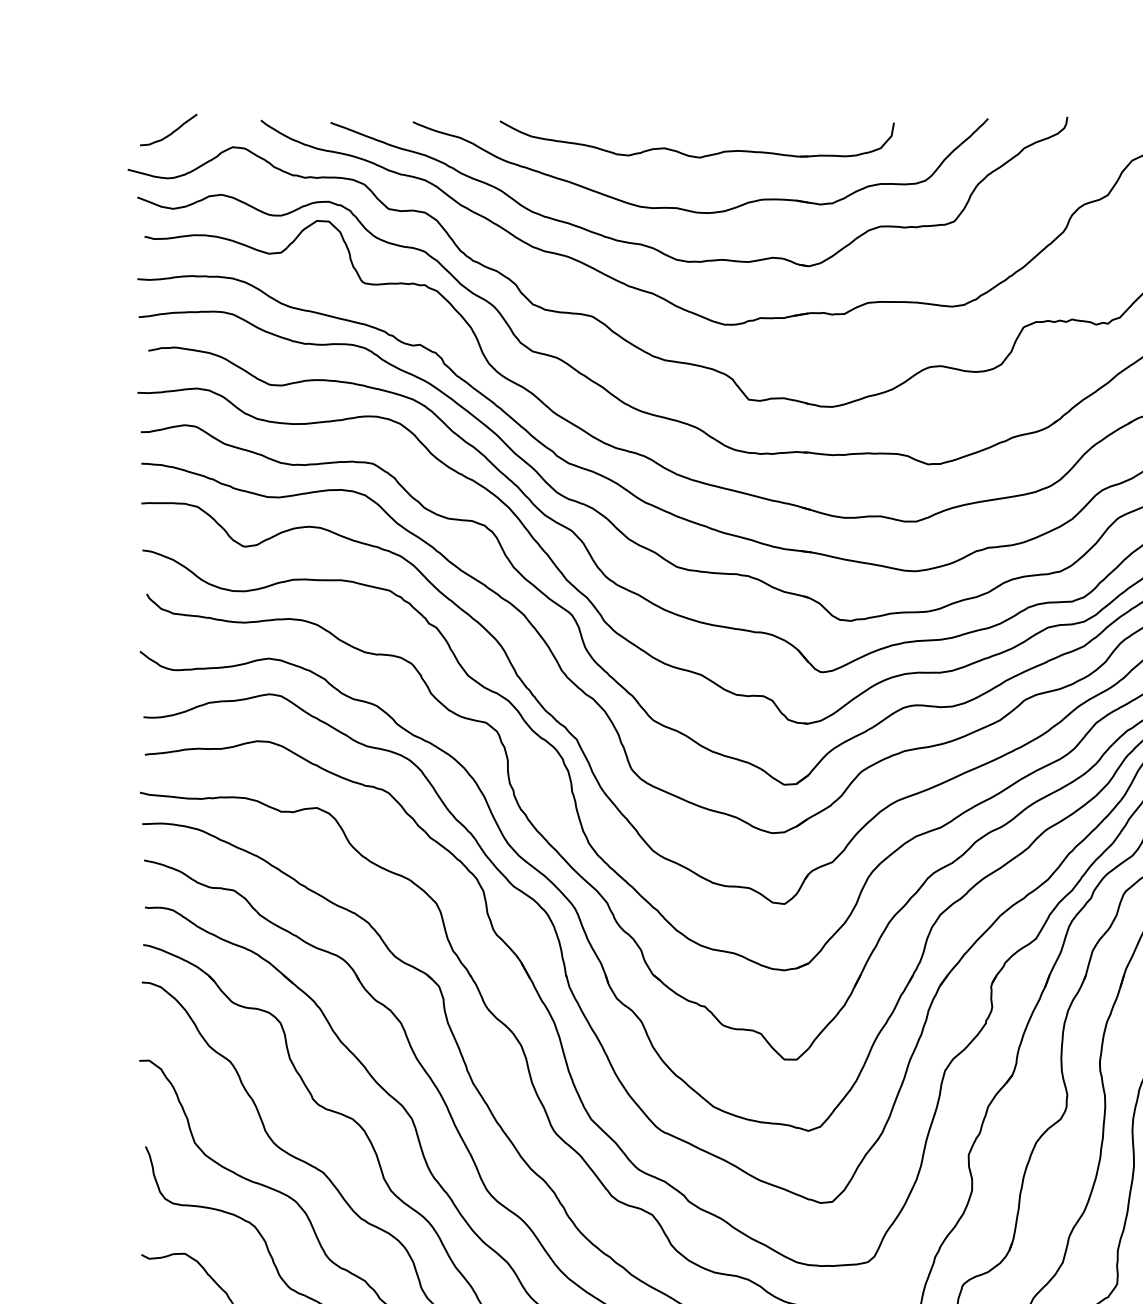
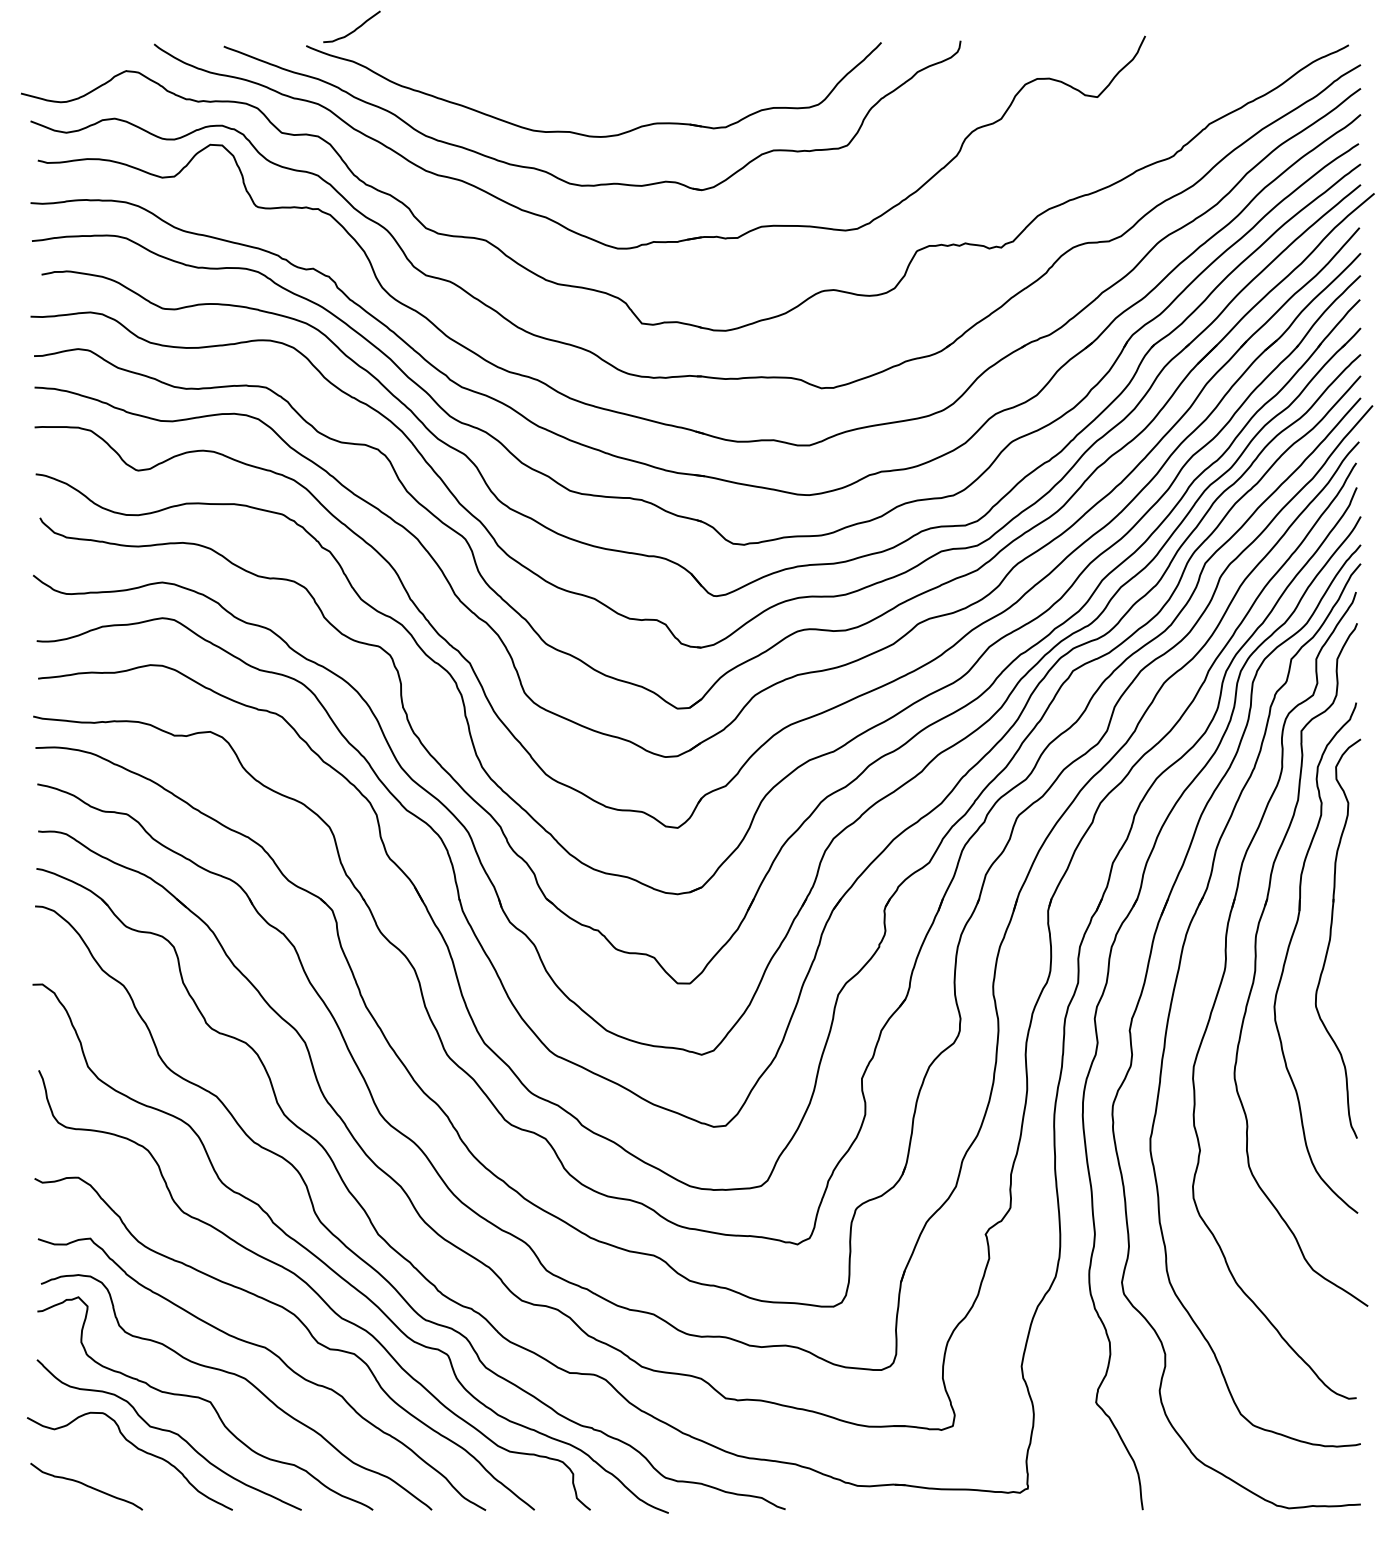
curve: (171, 132) -> (354, 29), moved
part: (694, 155) -> (587, 79), removed

